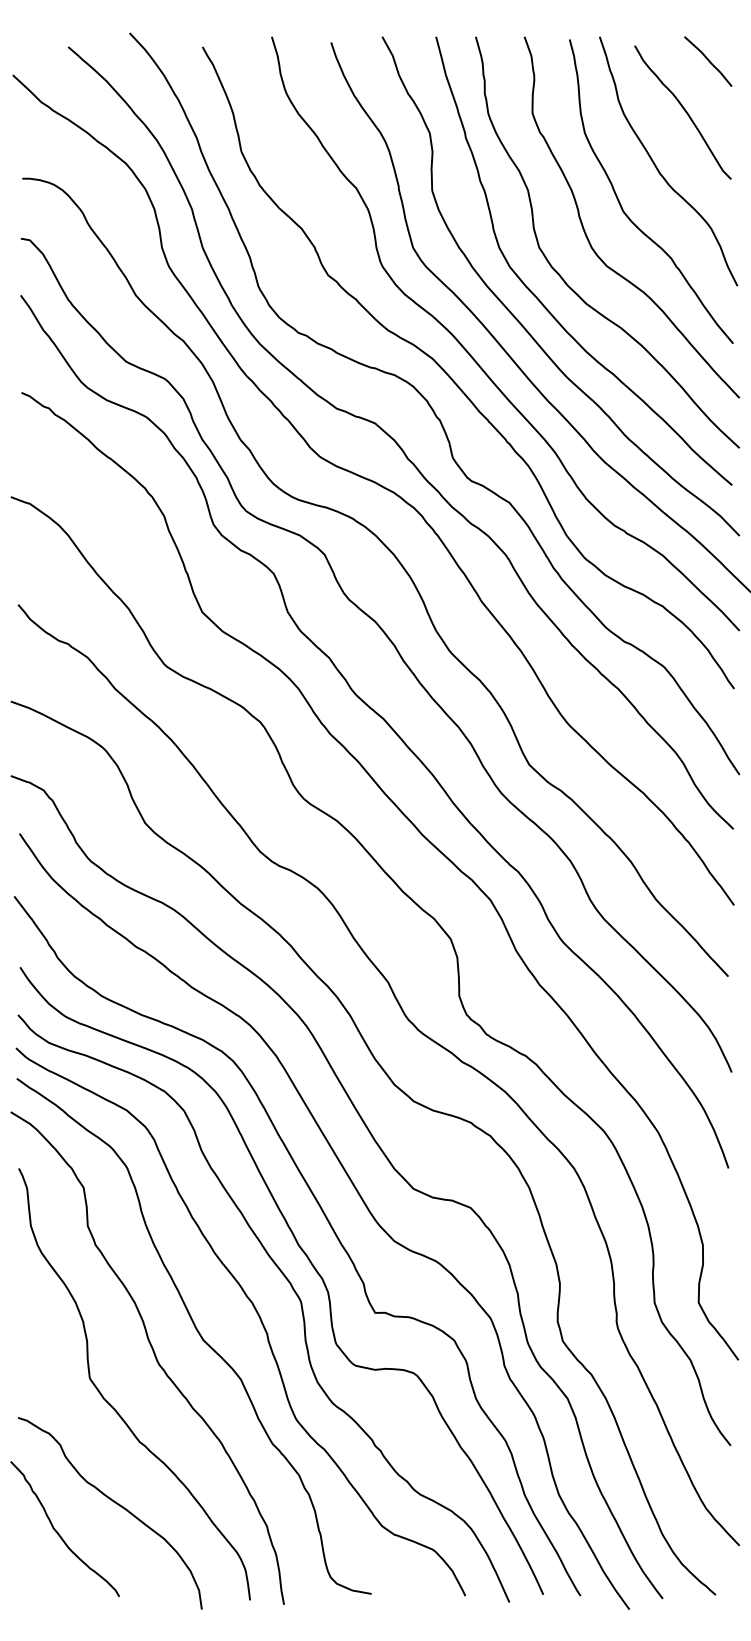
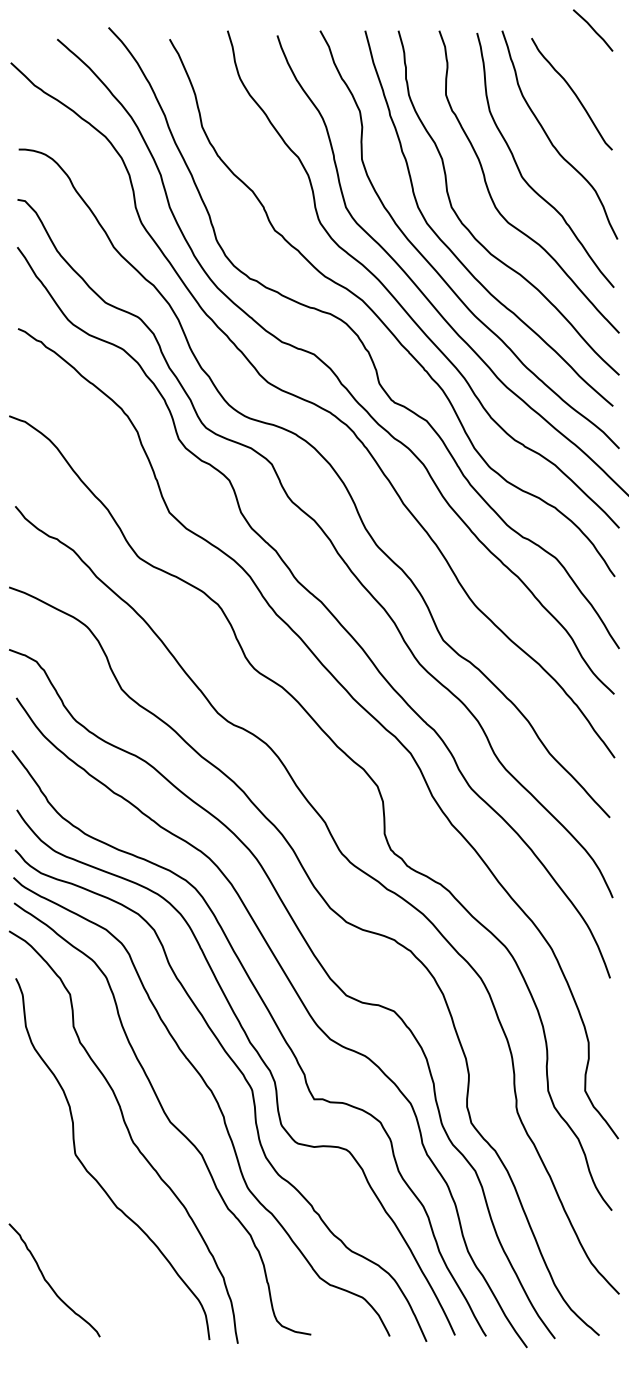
line: (708, 61) -> (593, 30), moved
curve: (116, 1504) -> (97, 1259), removed

